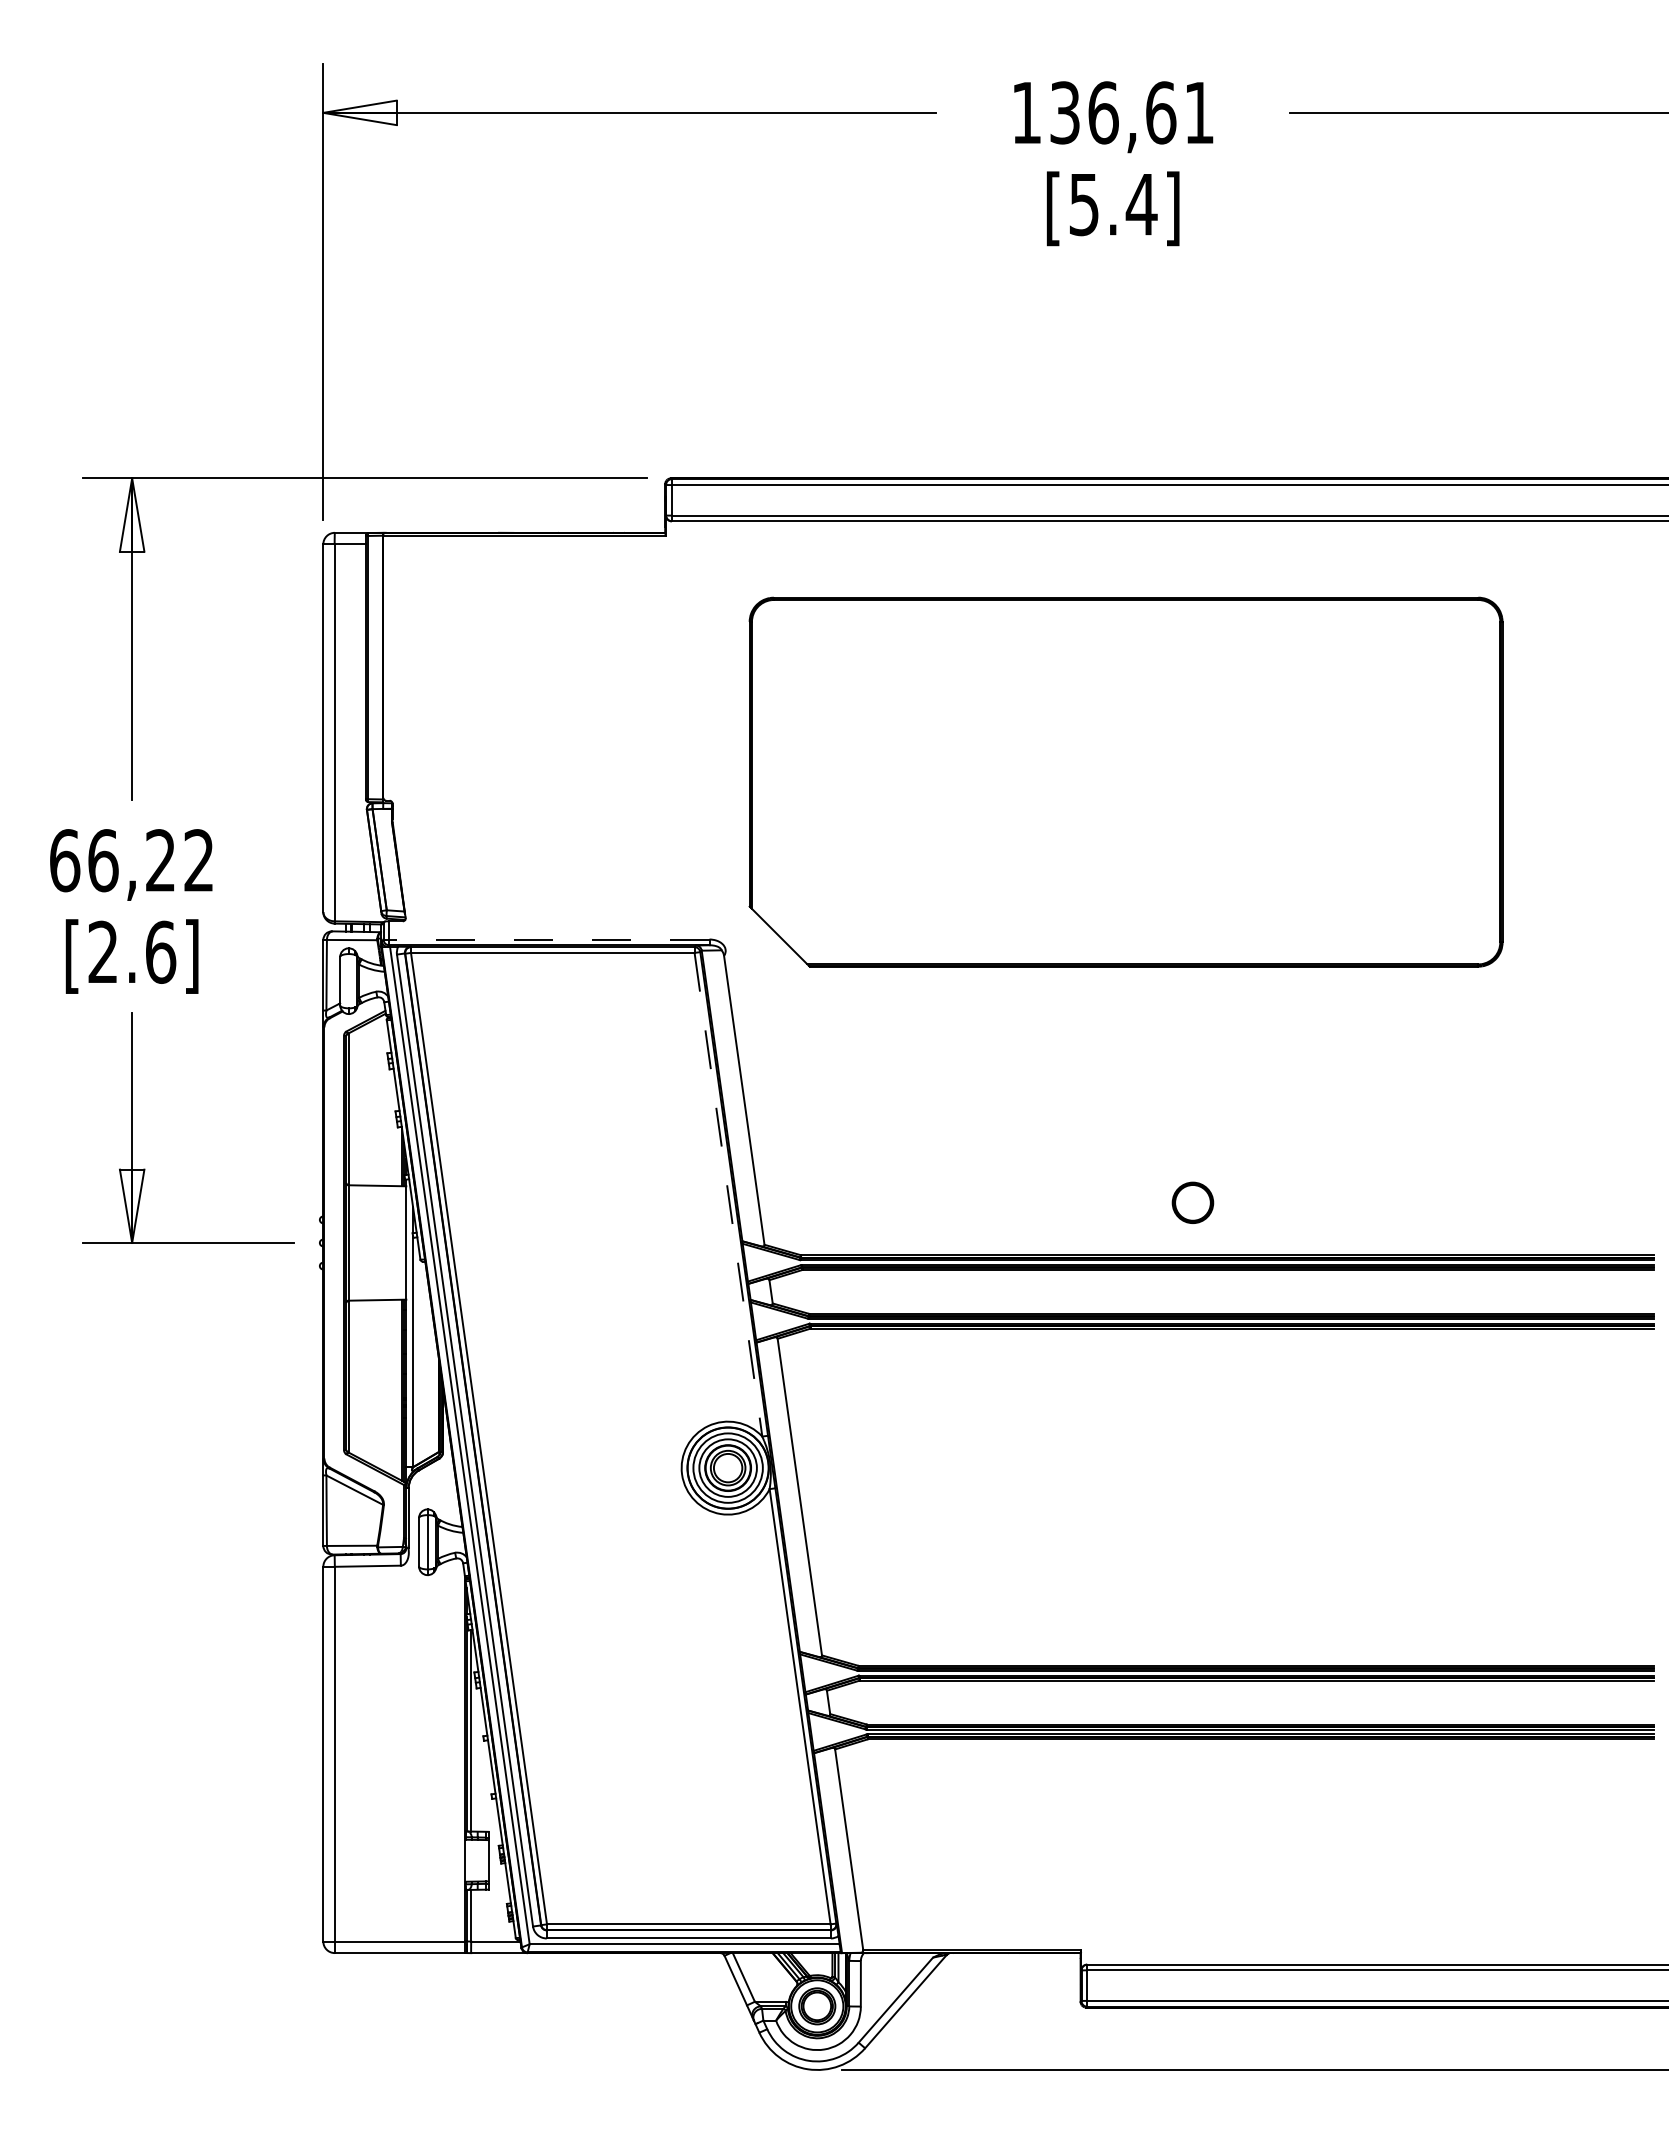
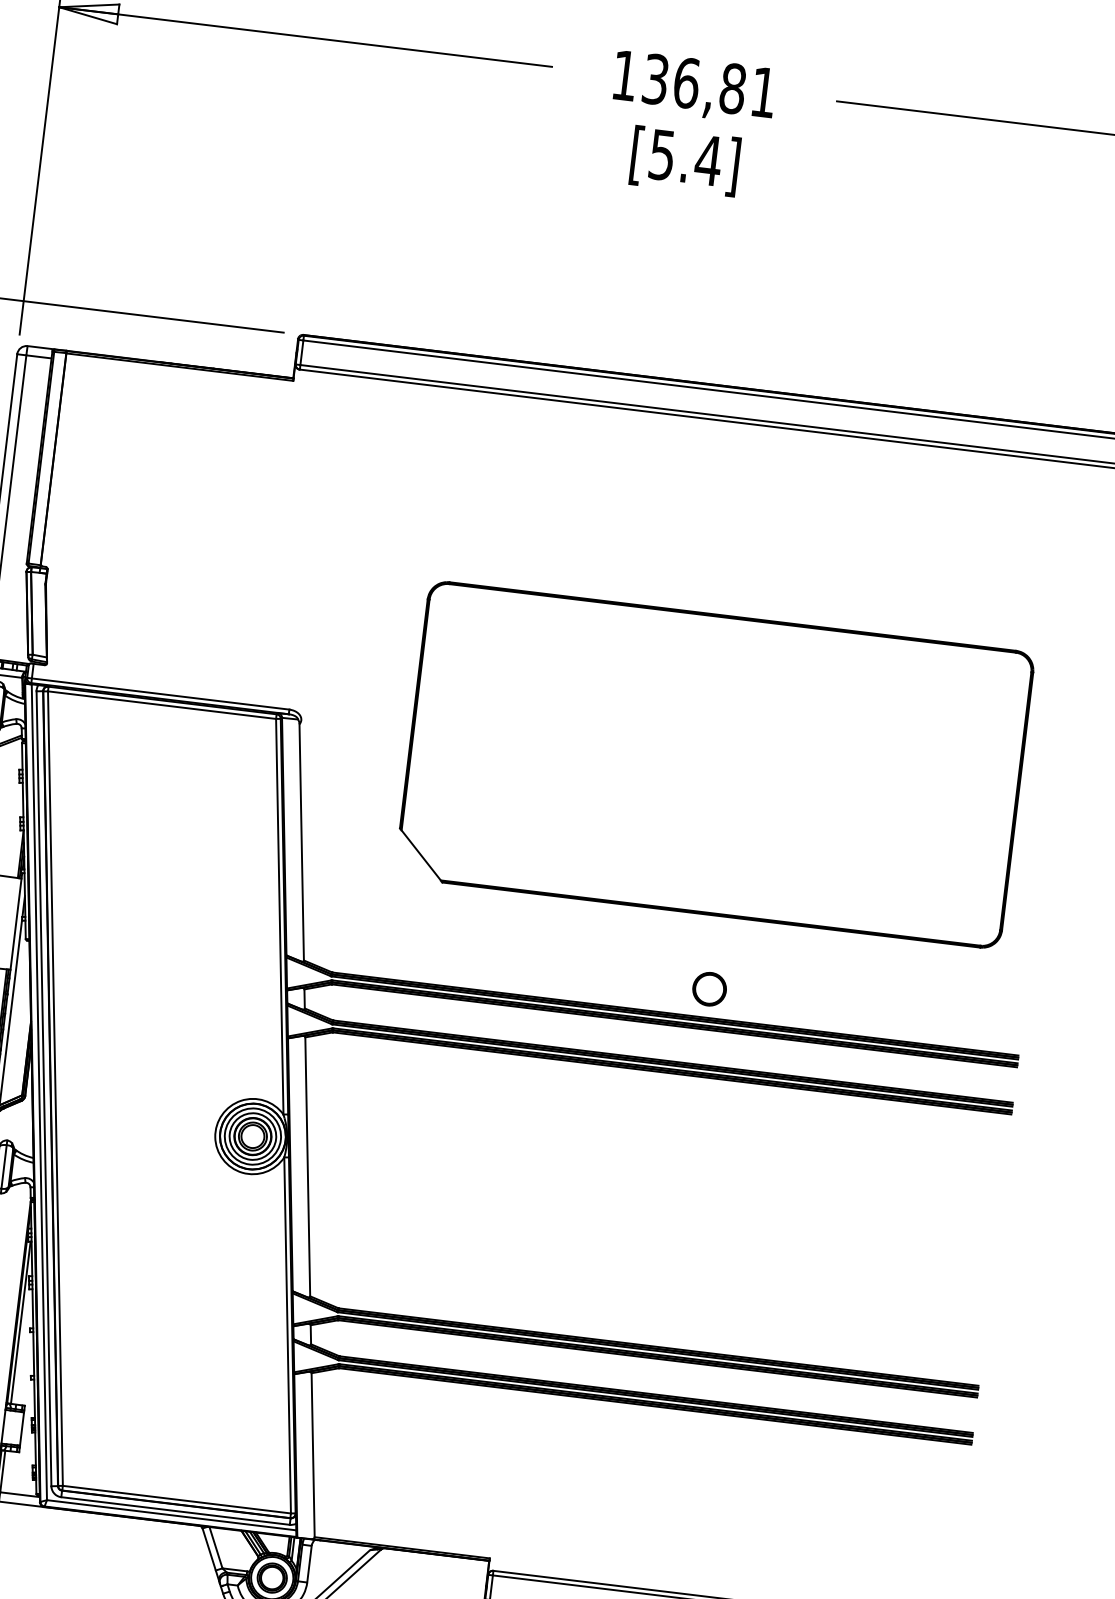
text: (1161, 112) -> (733, 88), 136,61 -> 136,81
part: (1125, 781) -> (714, 764), moved
line: (546, 939) -> (158, 693), dashed -> solid
line: (728, 1195) -> (279, 917), dashed -> solid
part: (1192, 1202) -> (709, 988), moved

